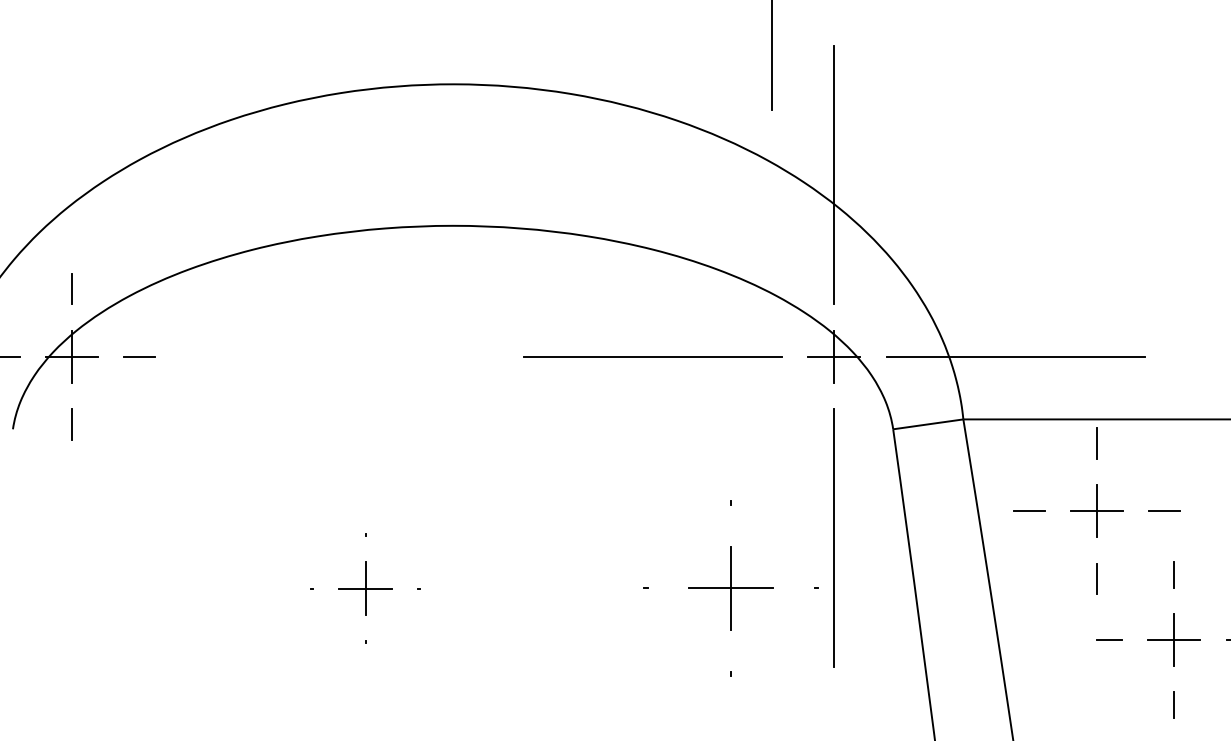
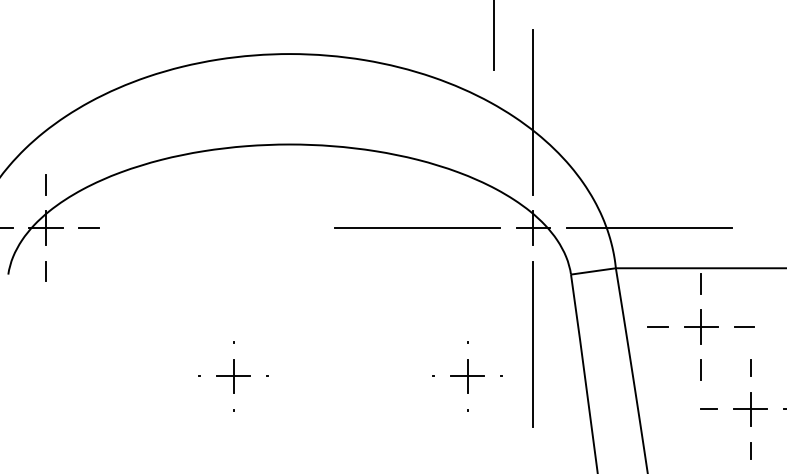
part: (731, 588) -> (467, 376), size x0.62

